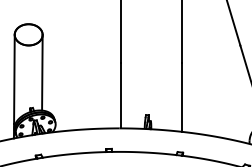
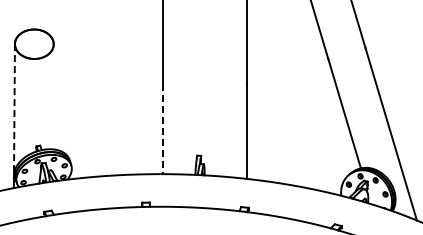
line: (41, 72) -> (52, 96), removed
line: (14, 79) -> (14, 106), solid -> dashed
line: (121, 96) -> (163, 129), solid -> dashed

